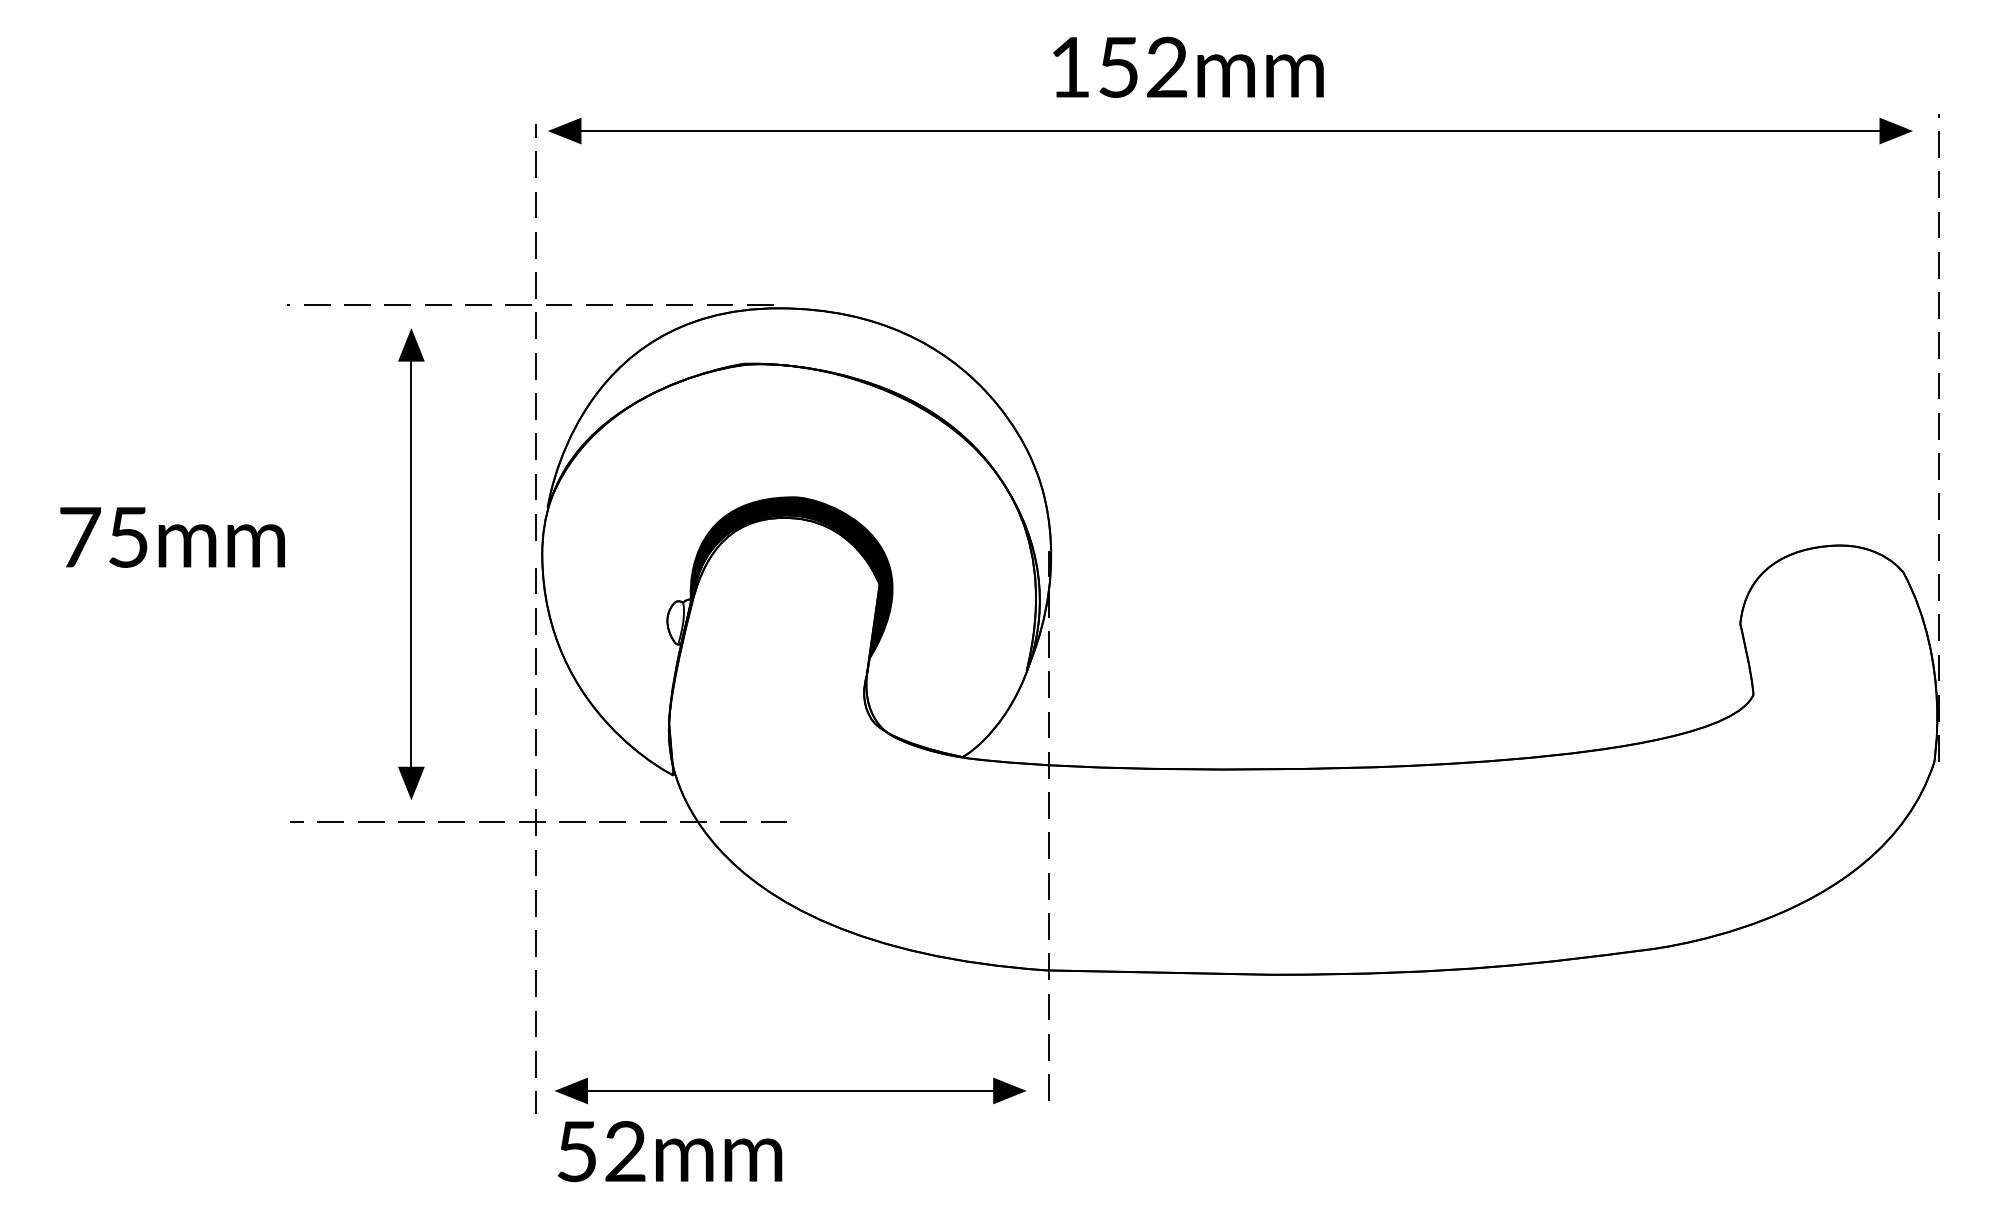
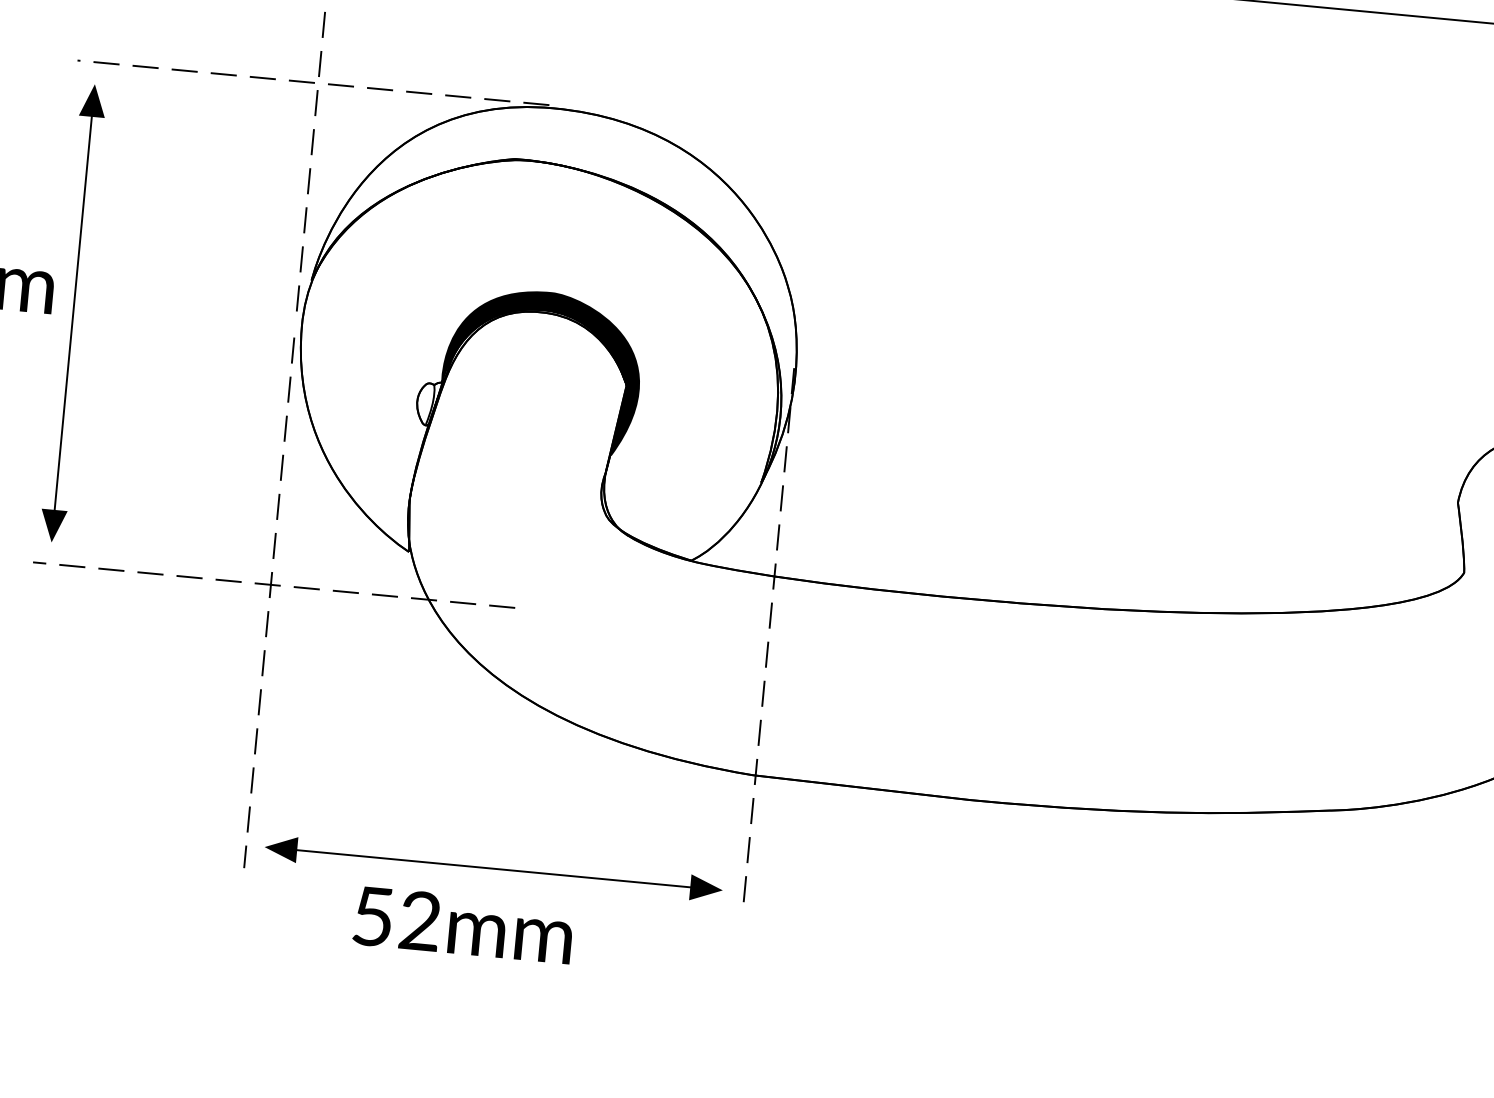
part: (411, 563) -> (73, 312), moved
part: (670, 1151) -> (463, 925), moved

